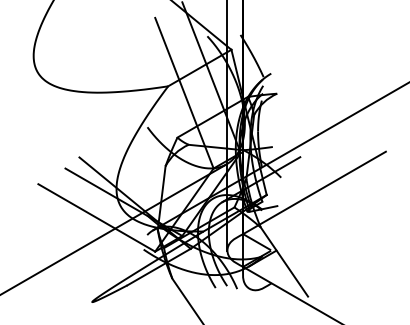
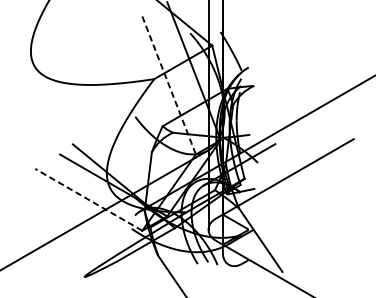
line: (184, 93) -> (169, 85), solid -> dashed
line: (96, 217) -> (88, 199), solid -> dashed

